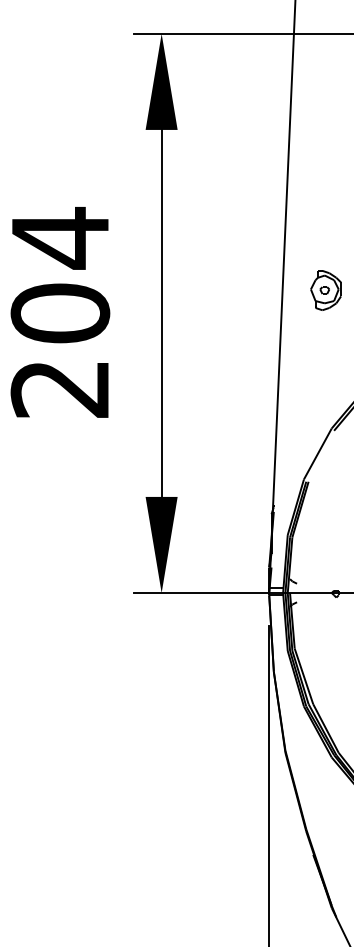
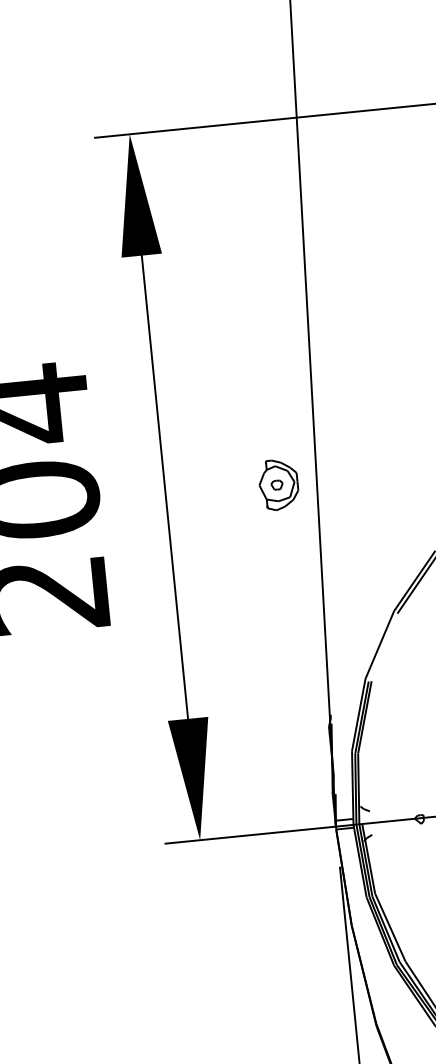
part: (325, 290) -> (277, 484), moved

